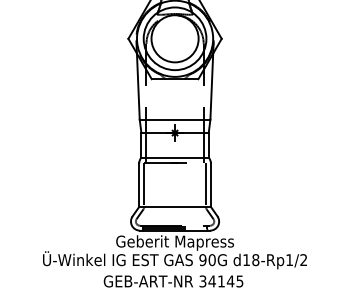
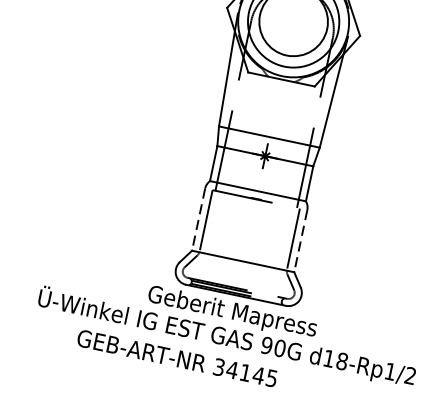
line: (139, 185) -> (198, 220), solid -> dashed
line: (210, 185) -> (300, 241), solid -> dashed
text: (173, 281) -> (177, 358), moved

